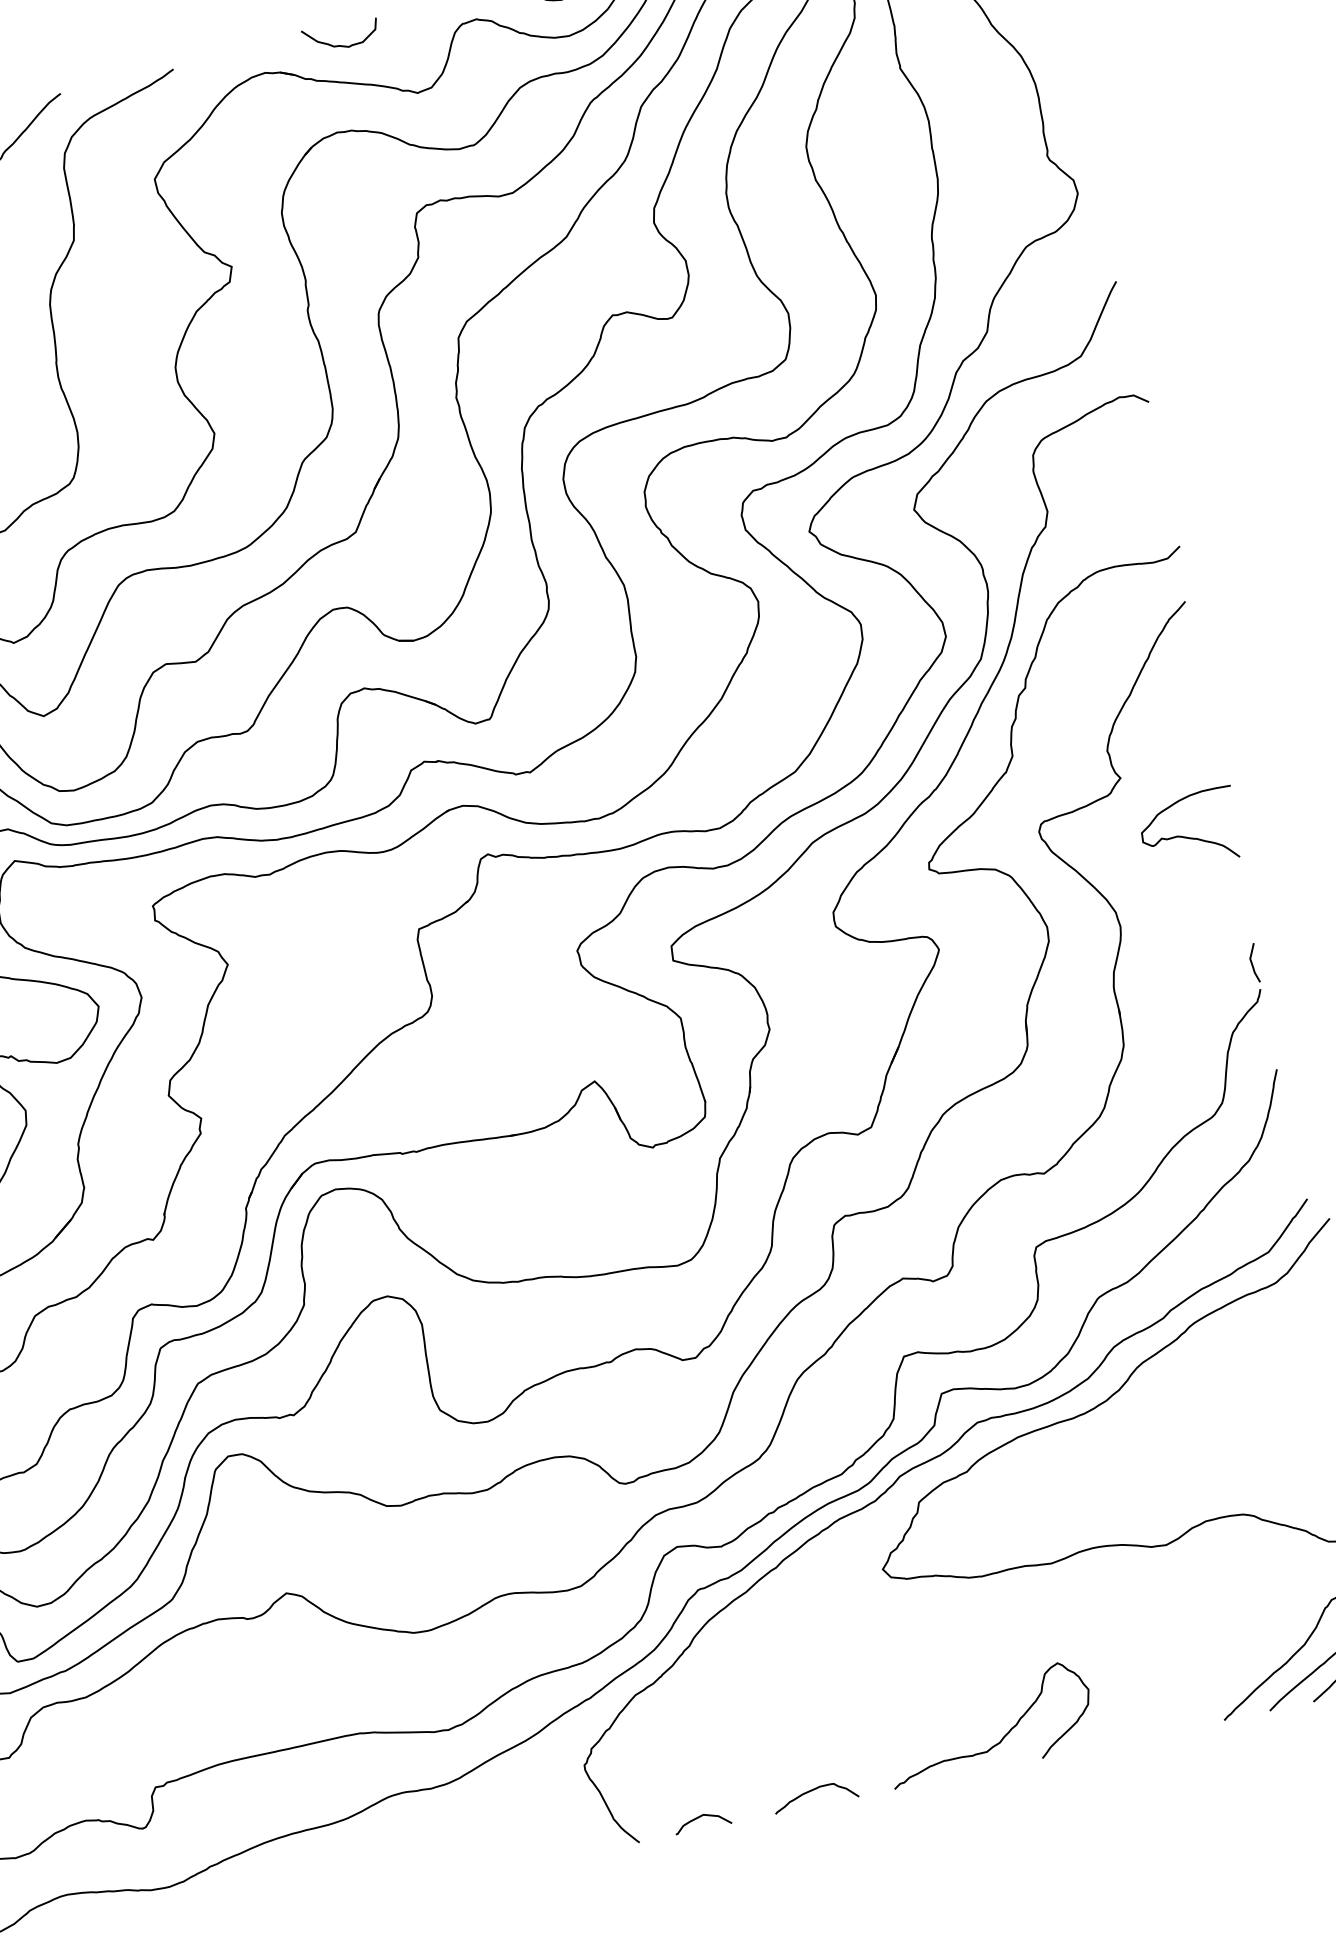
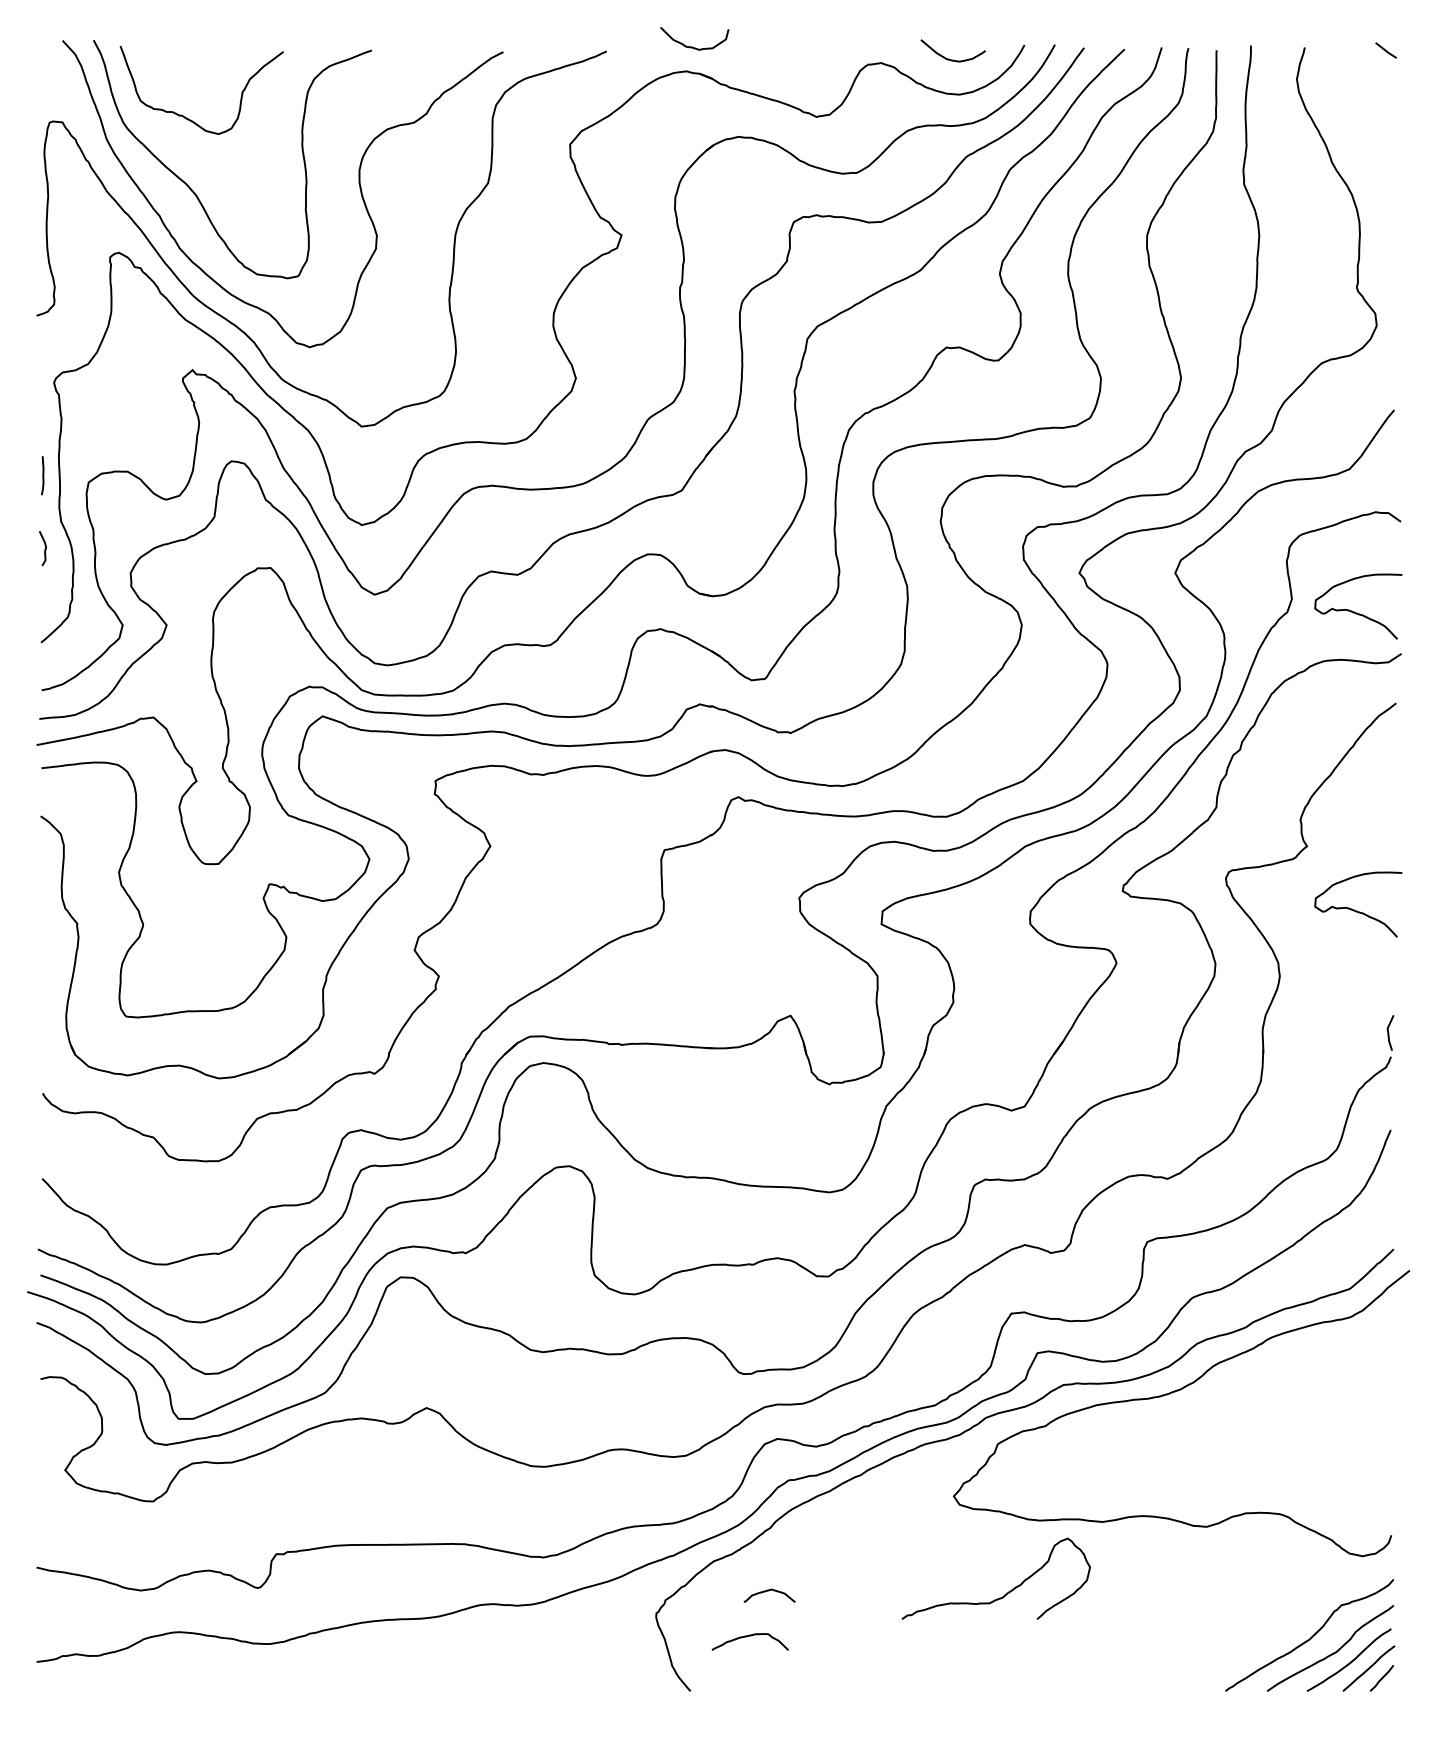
curve: (340, 44) -> (692, 46), moved
curve: (1122, 511) -> (1357, 612), added
curve: (1002, 1737) -> (1005, 1593), moved
curve: (813, 1790) -> (749, 1636), moved
curve: (701, 1817) -> (769, 1591), moved

